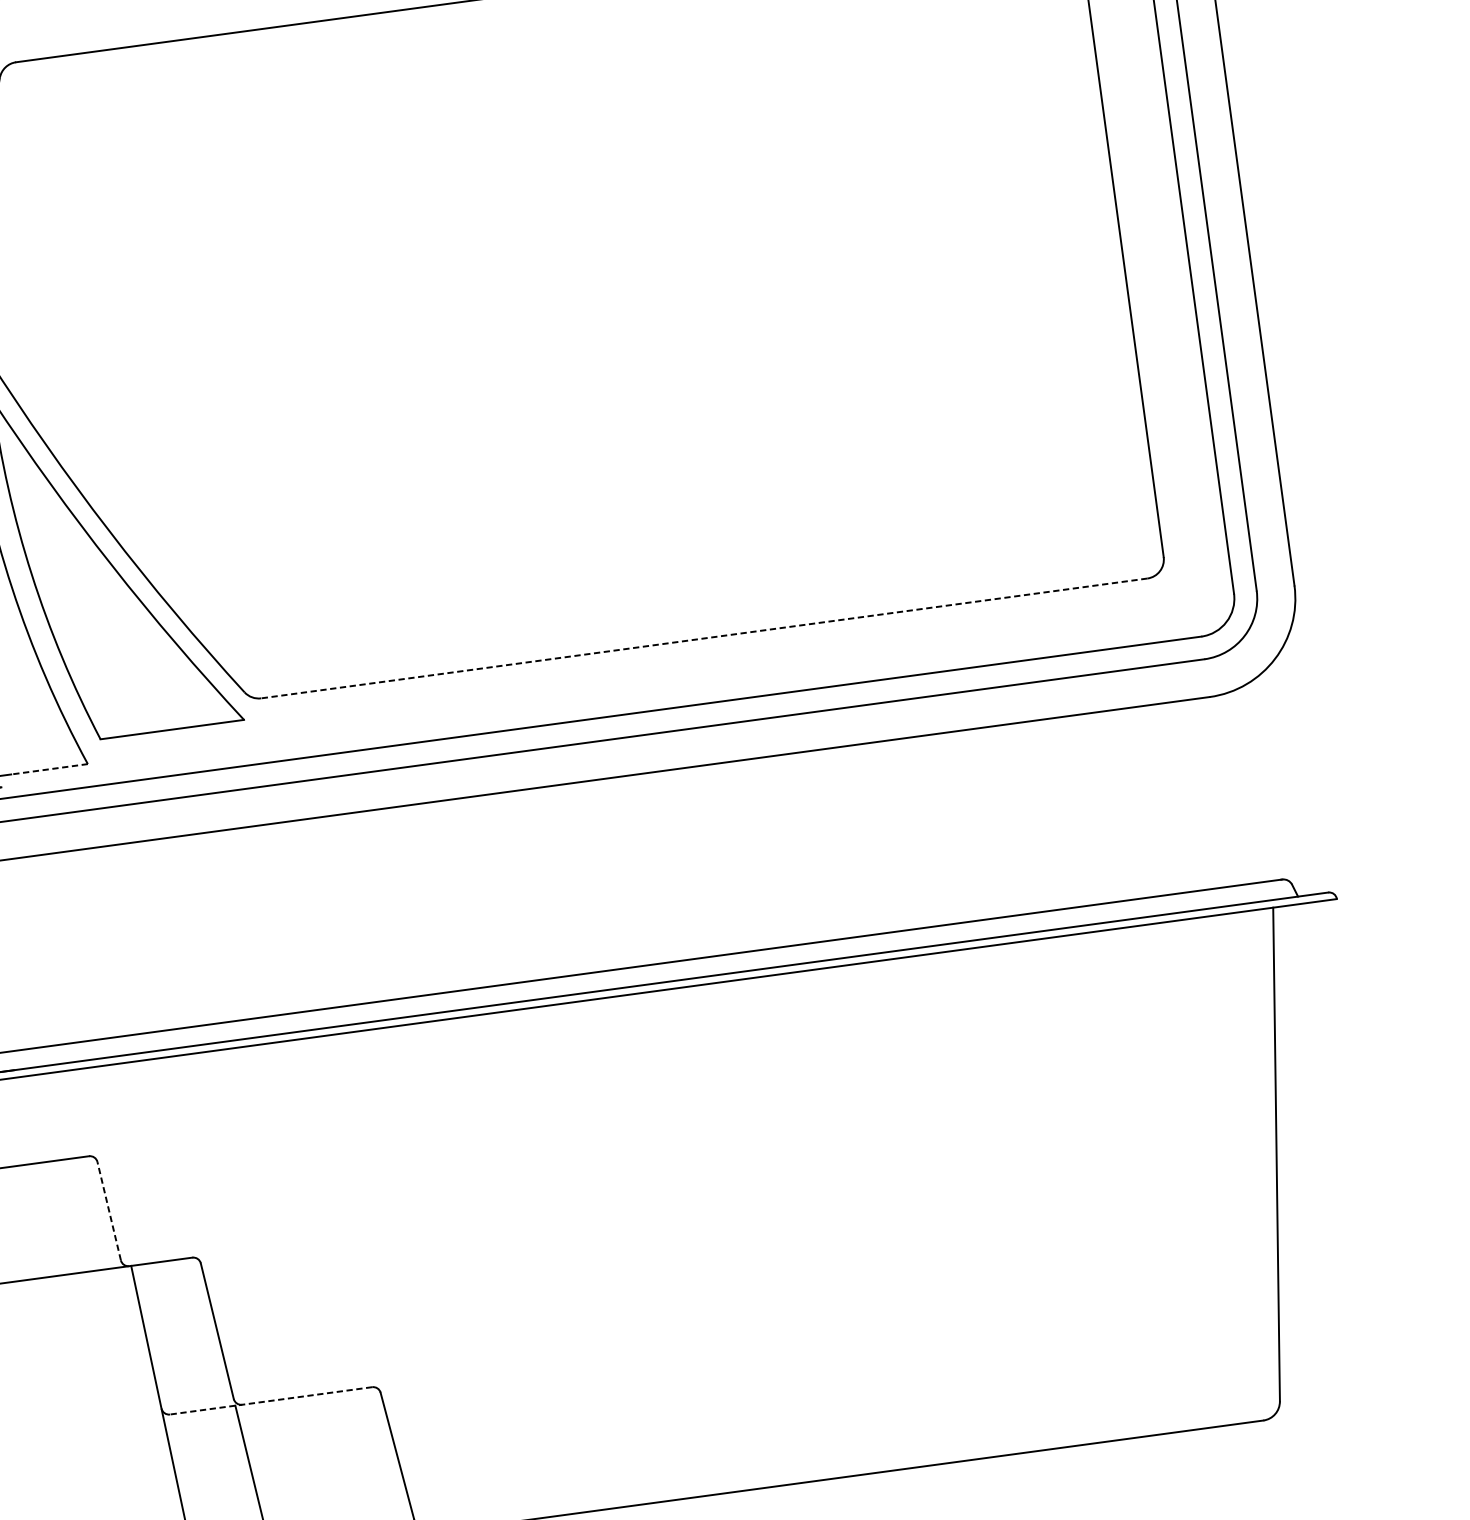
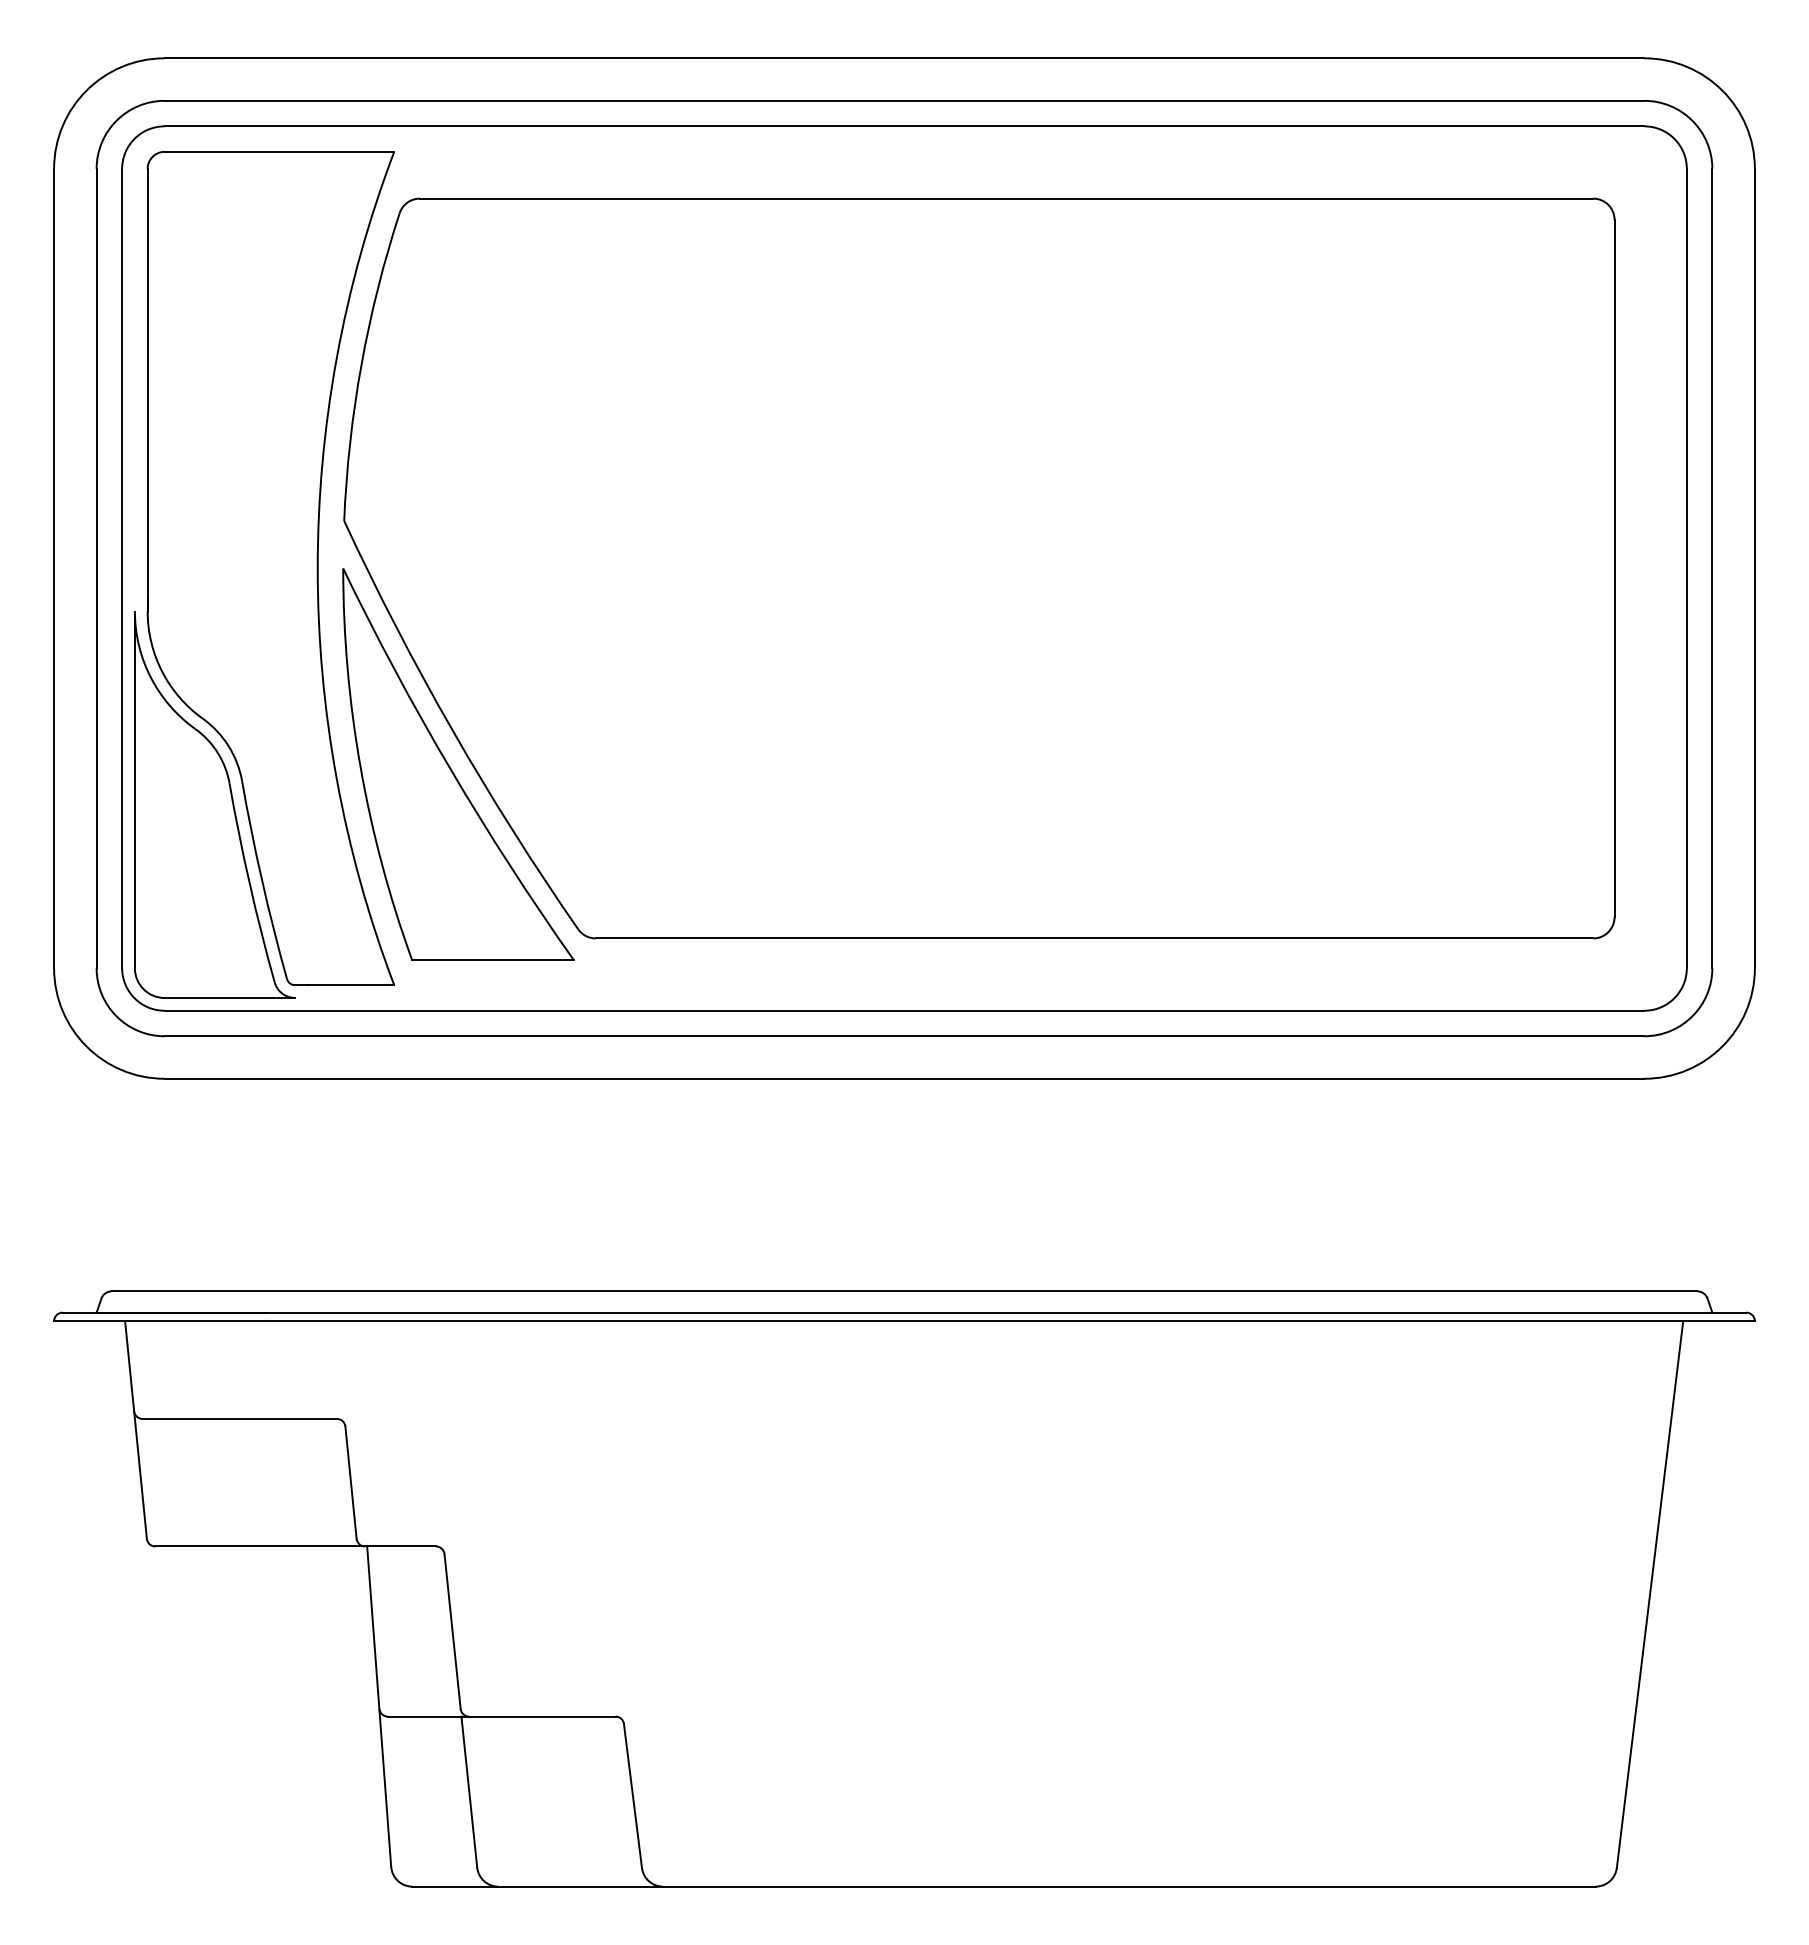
line: (704, 638) -> (1094, 938), dashed -> solid
line: (49, 769) -> (350, 985), dashed -> solid
line: (108, 1211) -> (350, 1482), dashed -> solid
line: (270, 1400) -> (501, 1716), dashed -> solid

